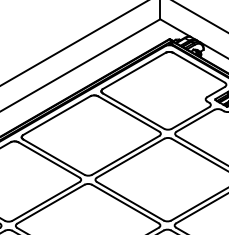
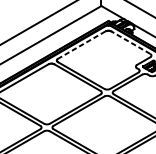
line: (199, 67) -> (131, 42), solid -> dashed
line: (133, 71) -> (81, 45), solid -> dashed

